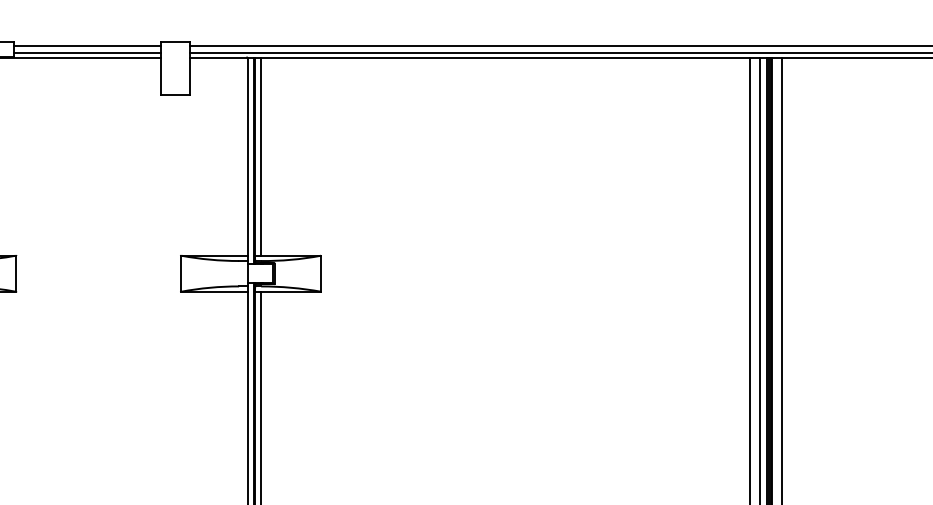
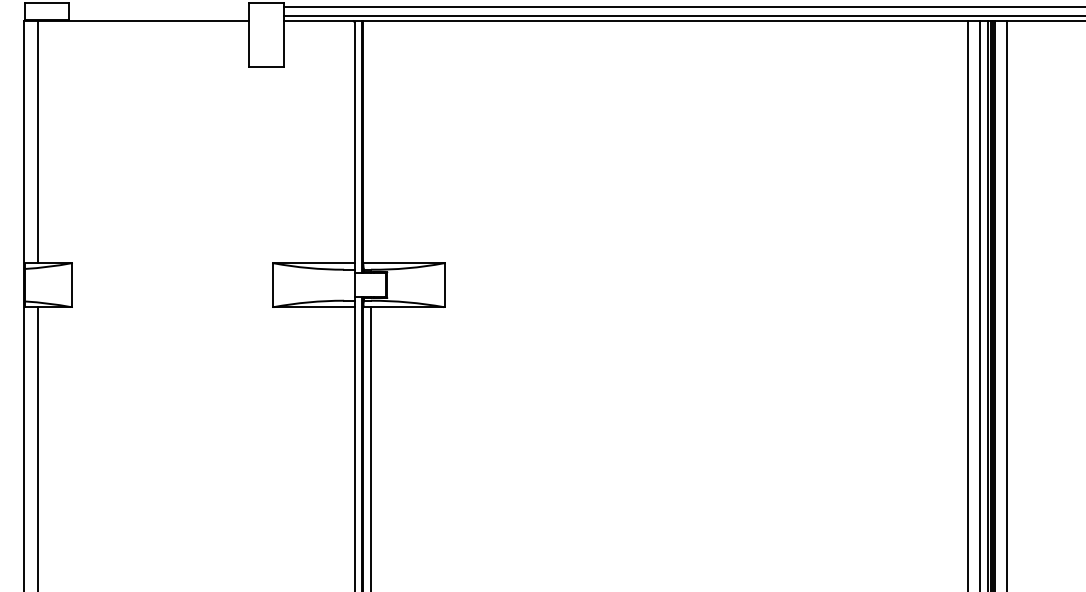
line: (87, 45) -> (158, 6), removed
line: (87, 53) -> (158, 16), removed
line: (261, 156) -> (371, 142), removed

